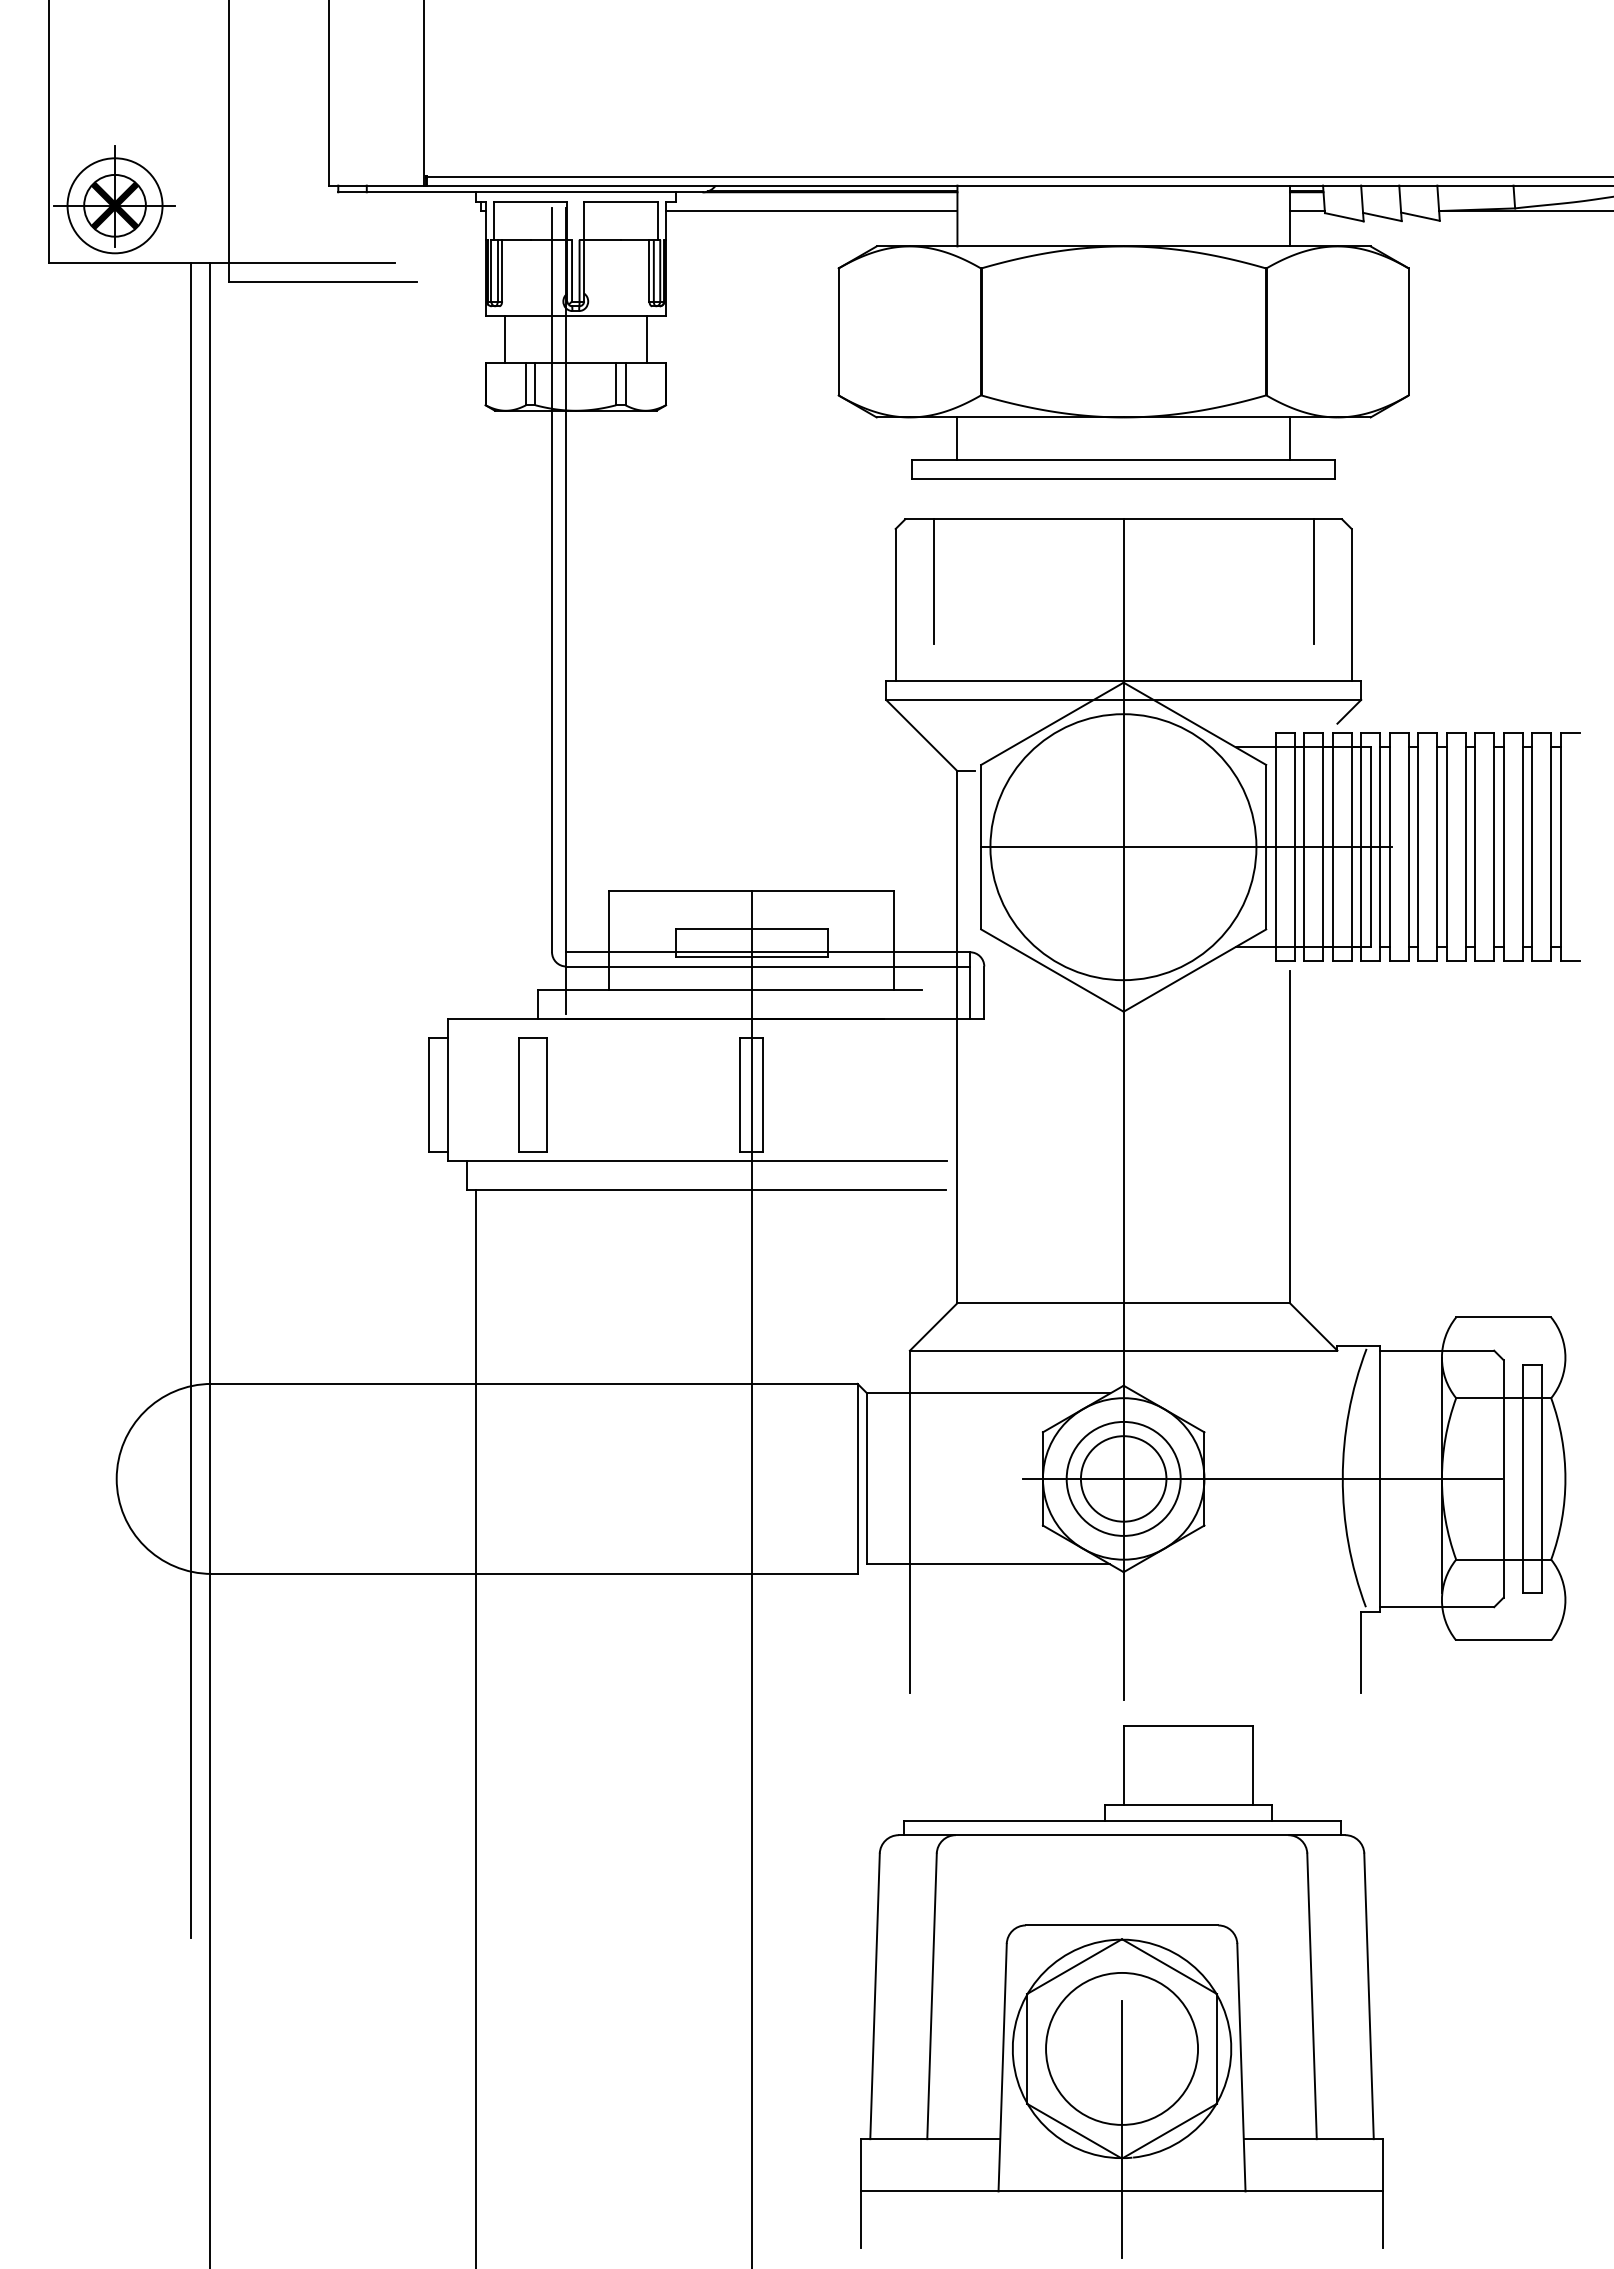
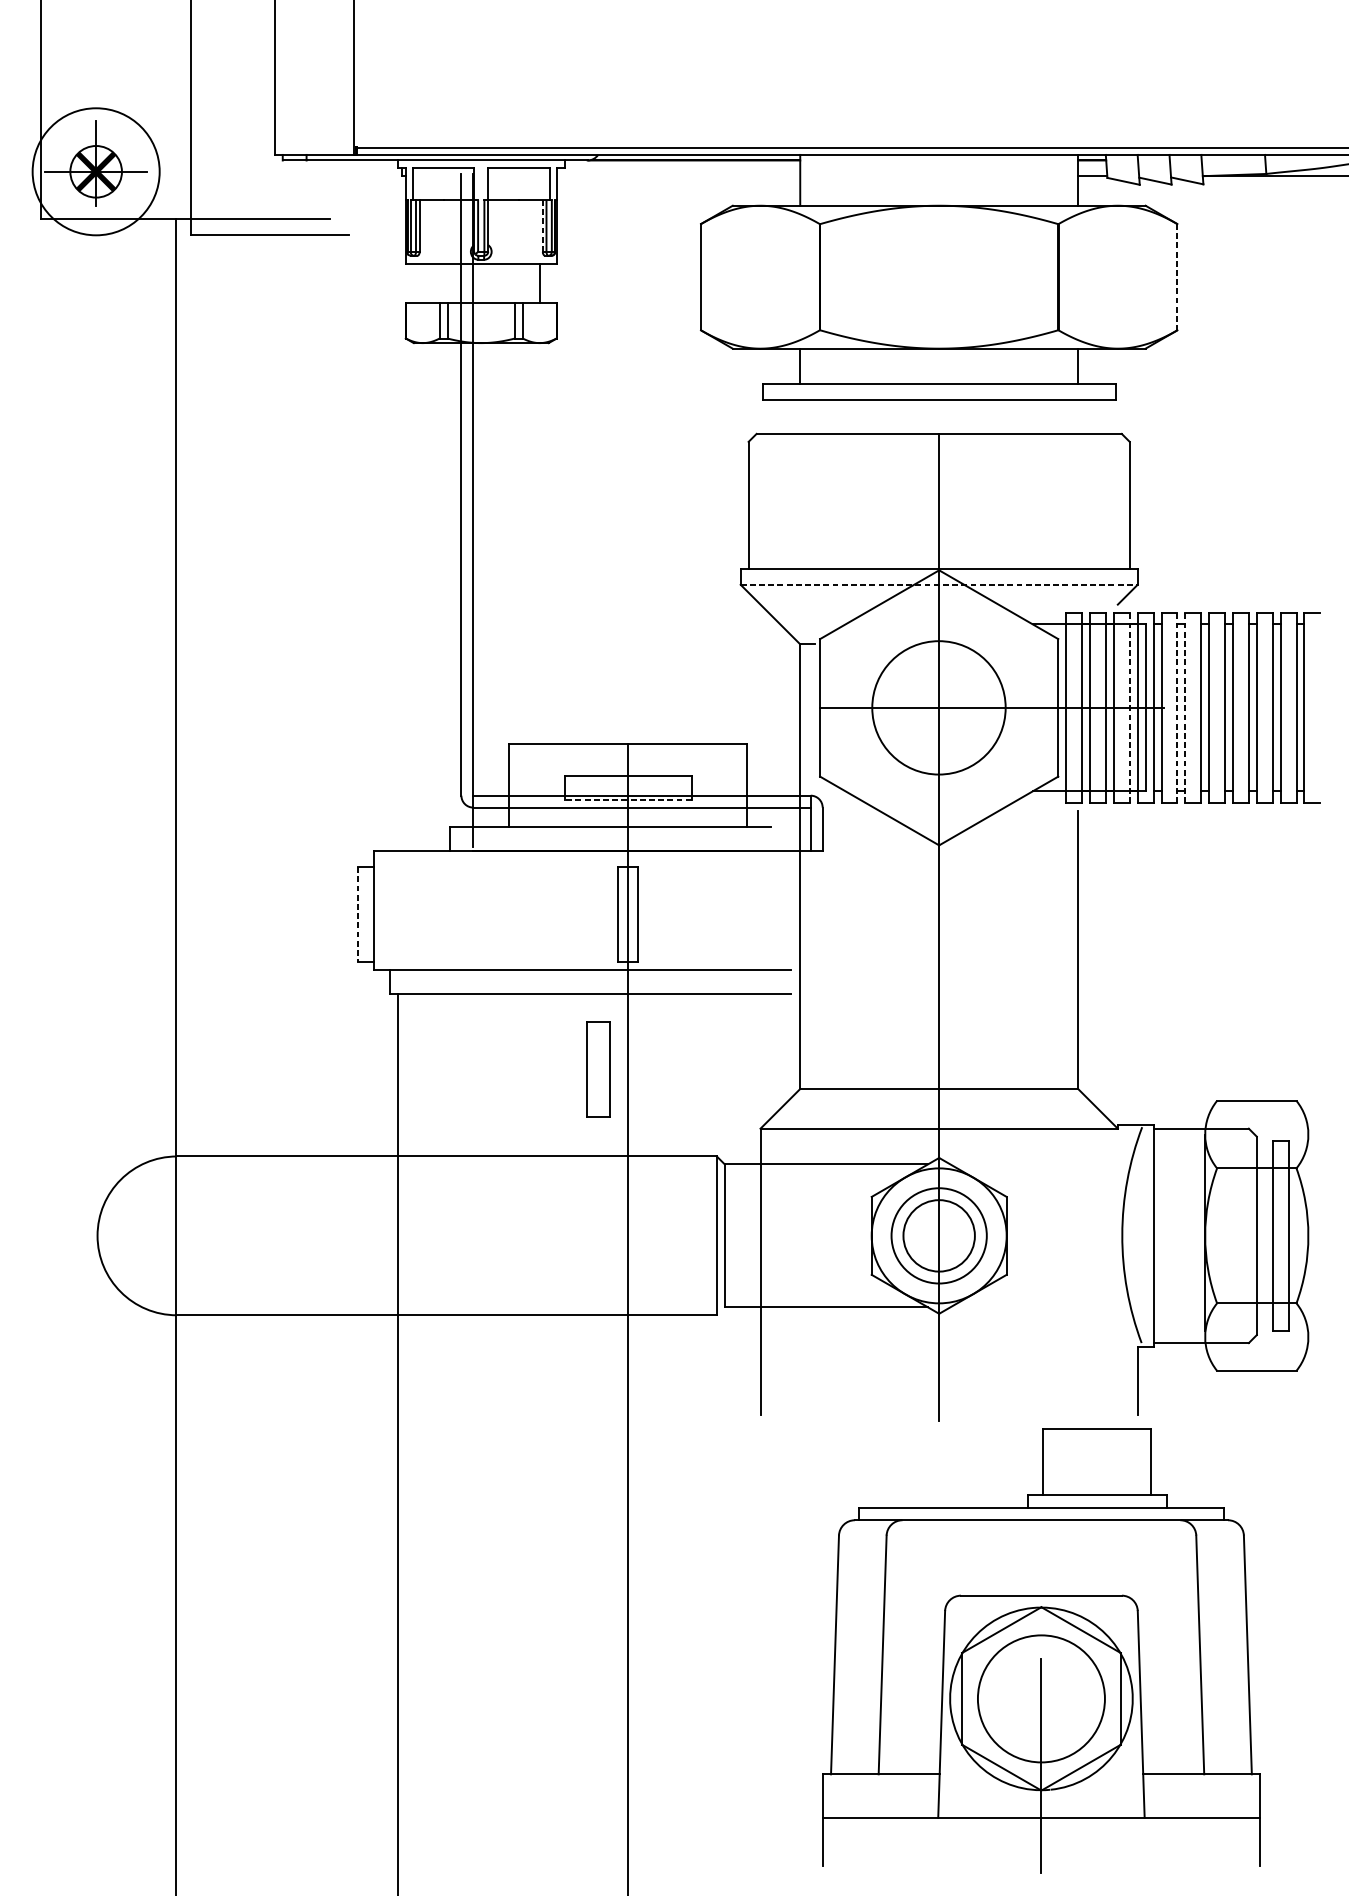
circle: (114, 205) -> (95, 171), size x1.6
line: (811, 211) -> (678, 176), removed
line: (649, 270) -> (542, 225), solid -> dashed
line: (1408, 331) -> (1177, 276), solid -> dashed
line: (505, 339) -> (422, 283), removed
line: (933, 581) -> (780, 485), removed
line: (1313, 581) -> (1097, 485), removed
line: (1124, 699) -> (939, 584), solid -> dashed
circle: (1123, 847) -> (939, 708), size x0.6
line: (1351, 847) -> (1129, 708), solid -> dashed
line: (1408, 847) -> (1177, 708), solid -> dashed
line: (1418, 847) -> (1185, 708), solid -> dashed
line: (751, 957) -> (628, 800), solid -> dashed
line: (428, 1094) -> (358, 914), solid -> dashed
part: (532, 1094) -> (598, 1069), moved
line: (191, 1099) -> (160, 918), removed
line: (1261, 1478) -> (1054, 1235), removed
part: (1121, 1991) -> (1040, 1650), moved

